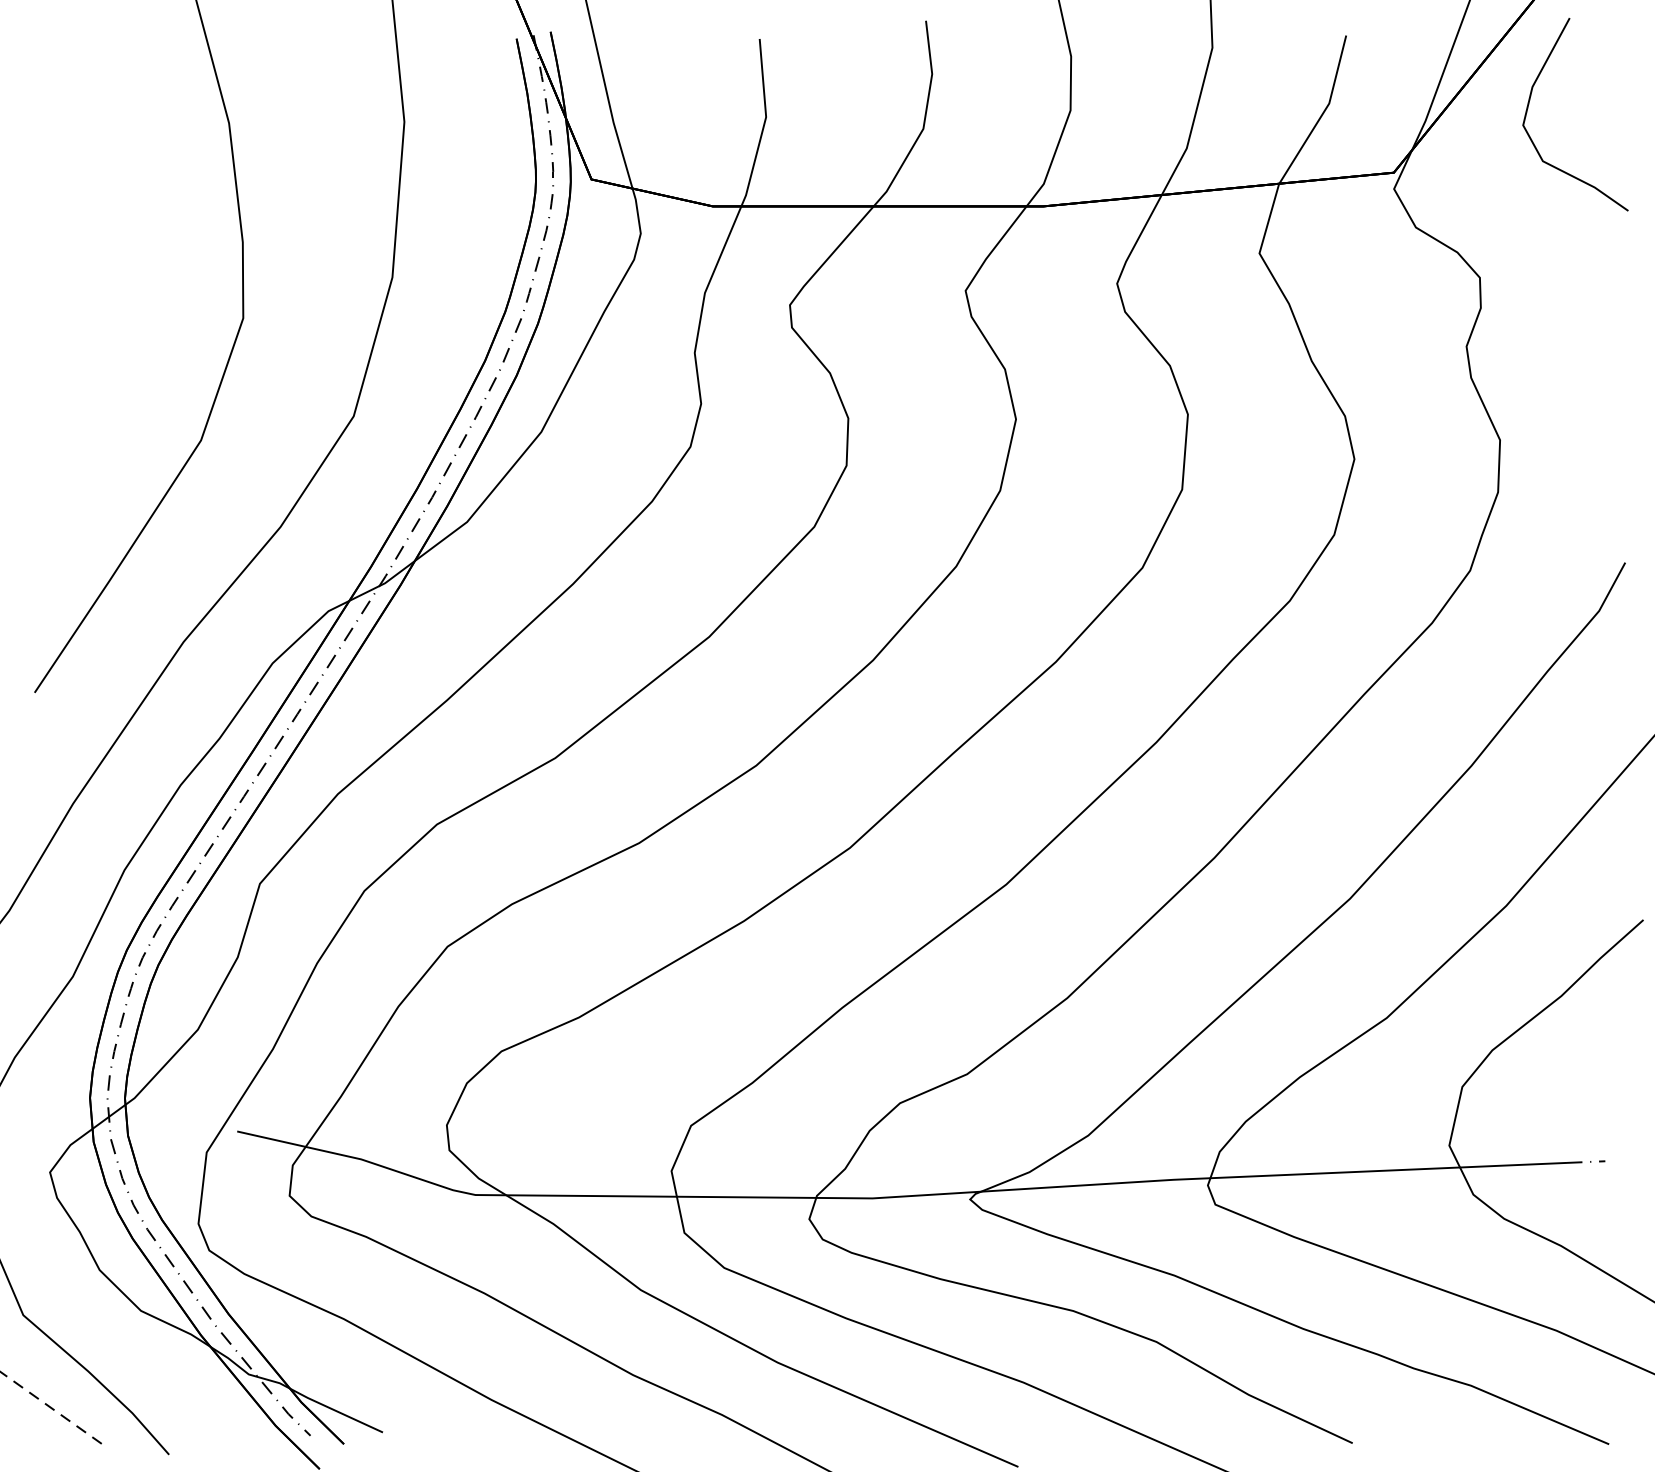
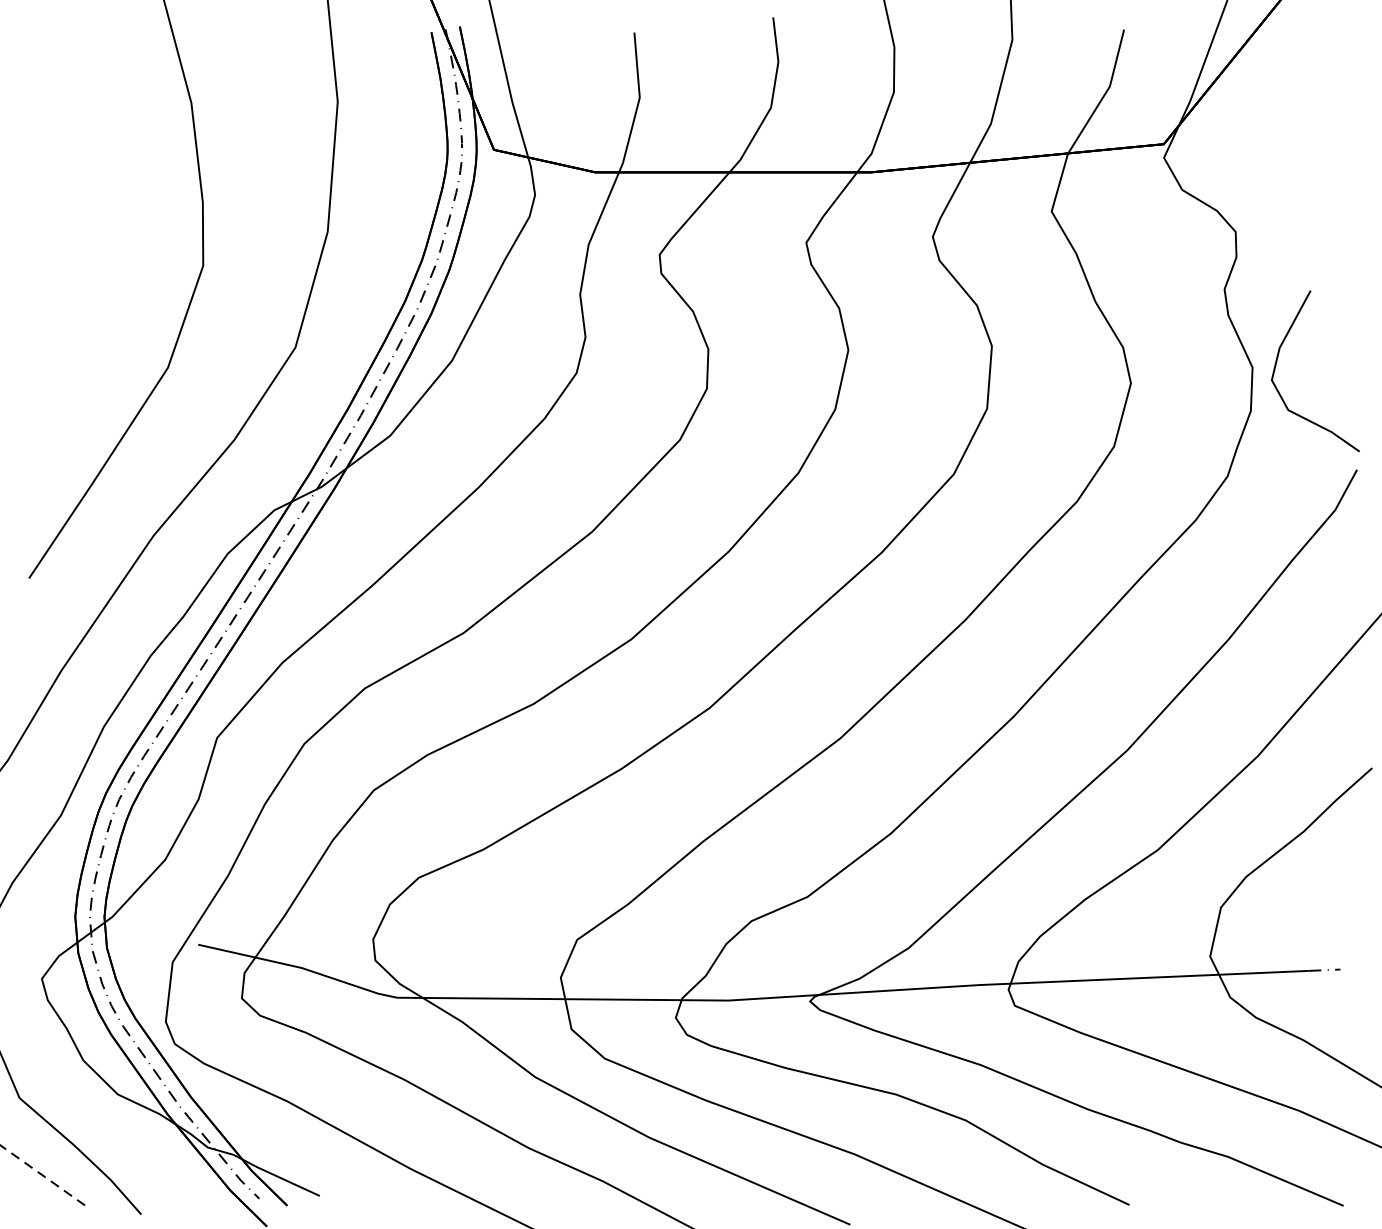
curve: (1529, 104) -> (1277, 362), moved

